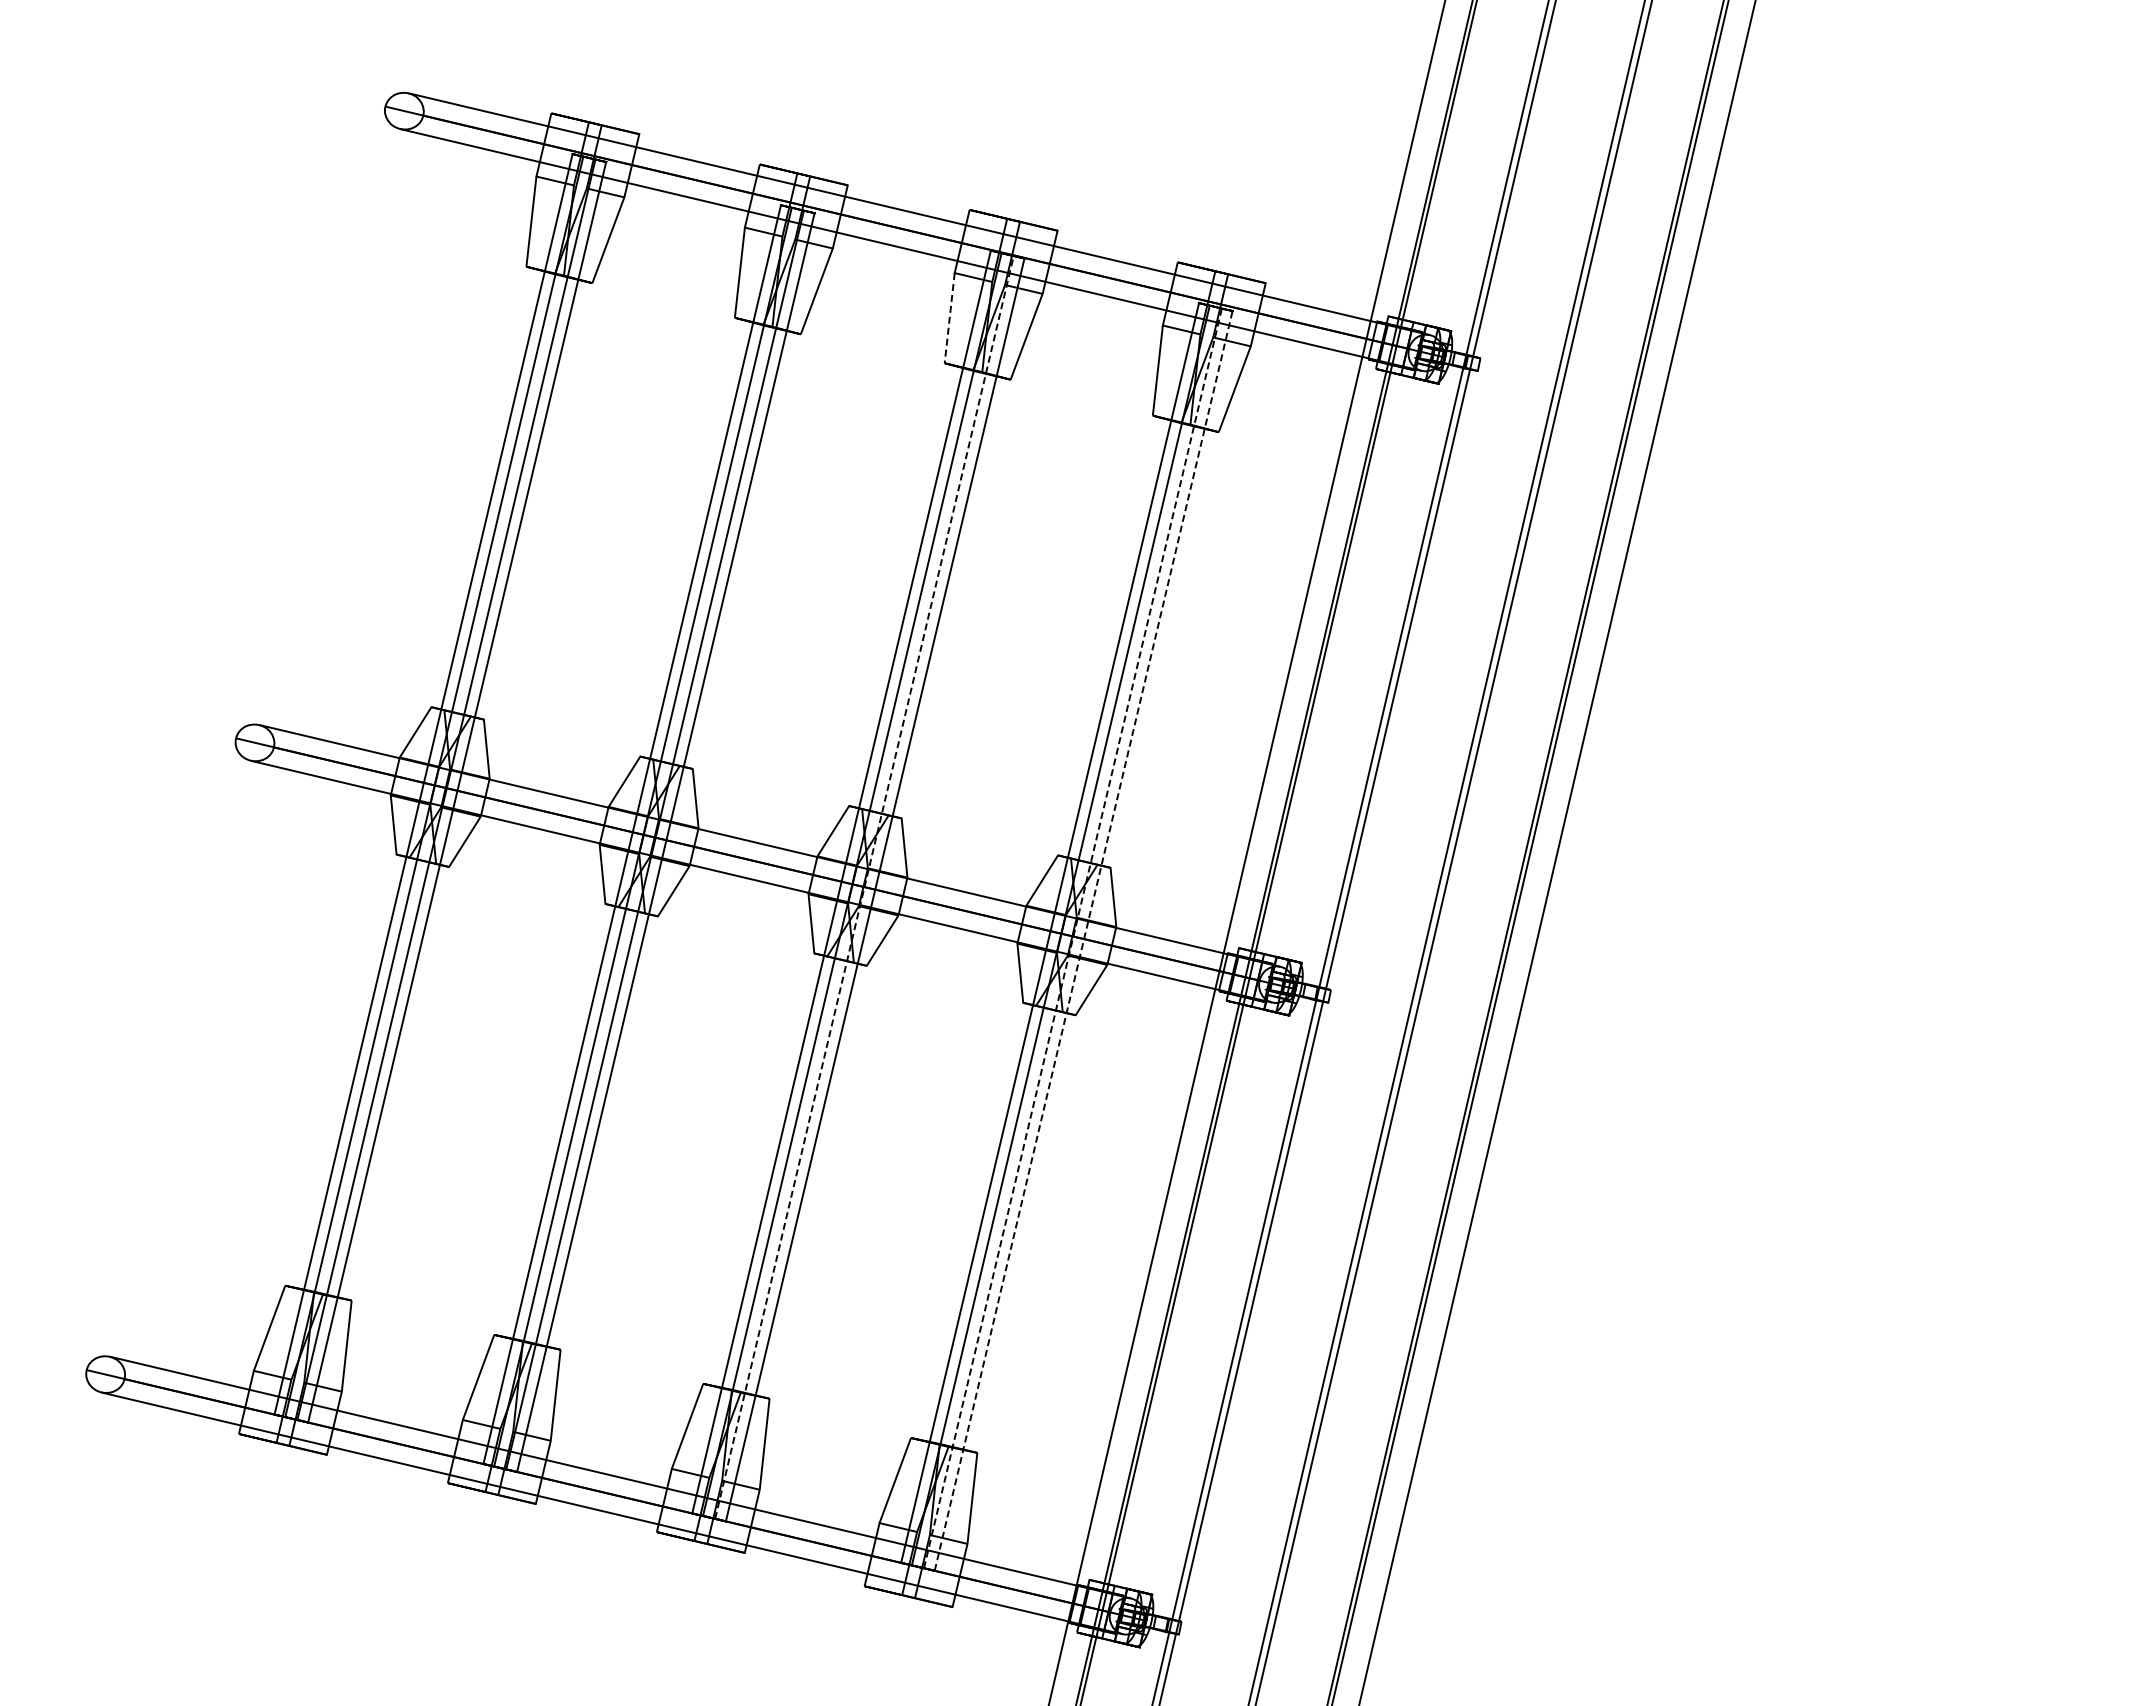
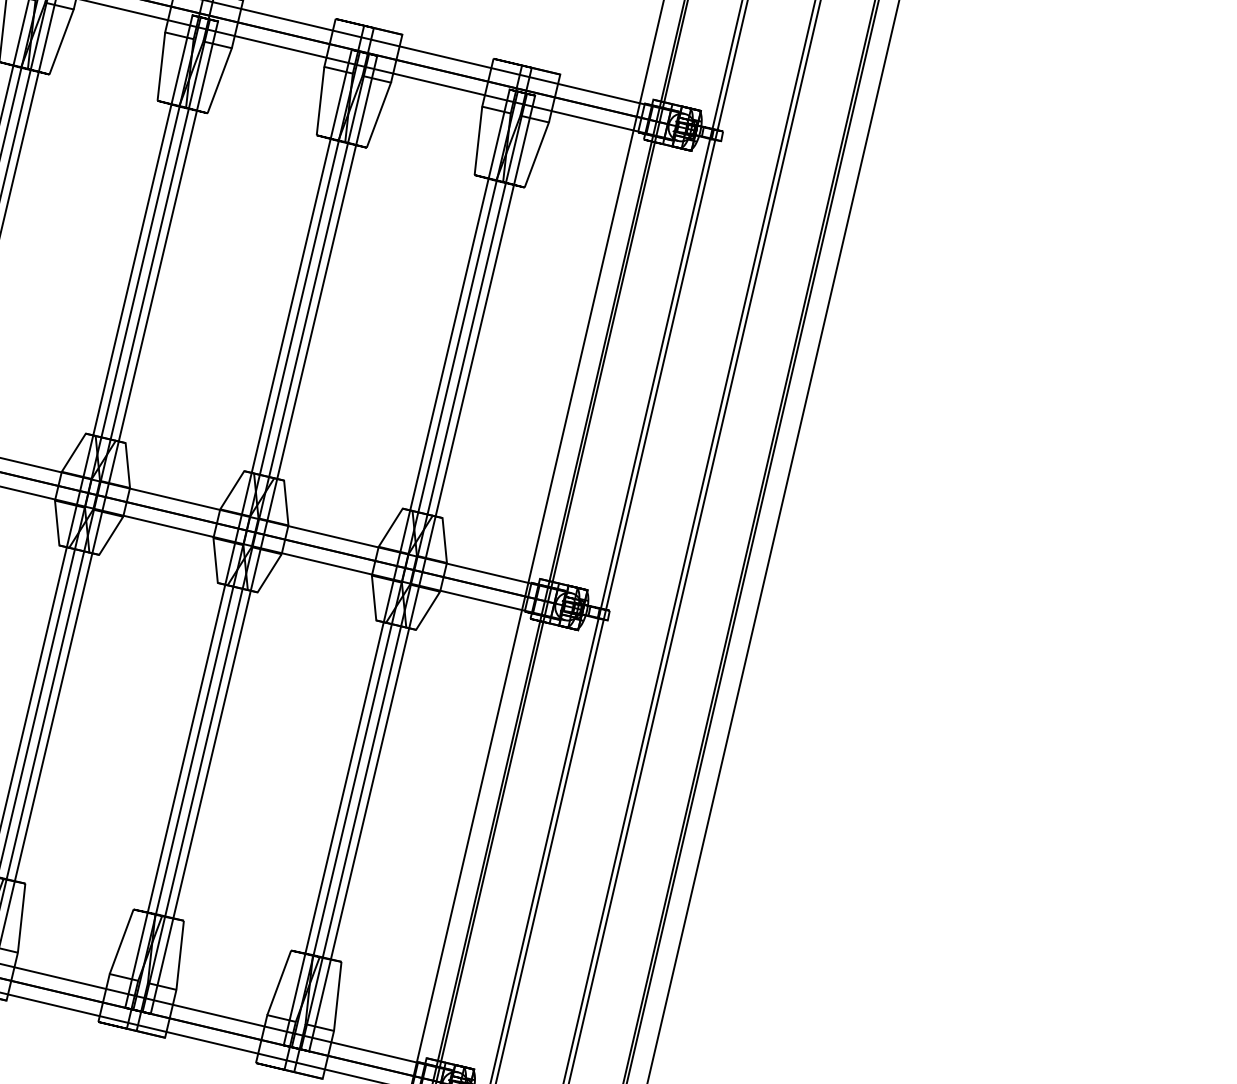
line: (949, 318) -> (320, 101), dashed -> solid
line: (864, 887) -> (255, 532), dashed -> solid
line: (1073, 937) -> (414, 570), dashed -> solid
line: (1083, 940) -> (422, 573), dashed -> solid

